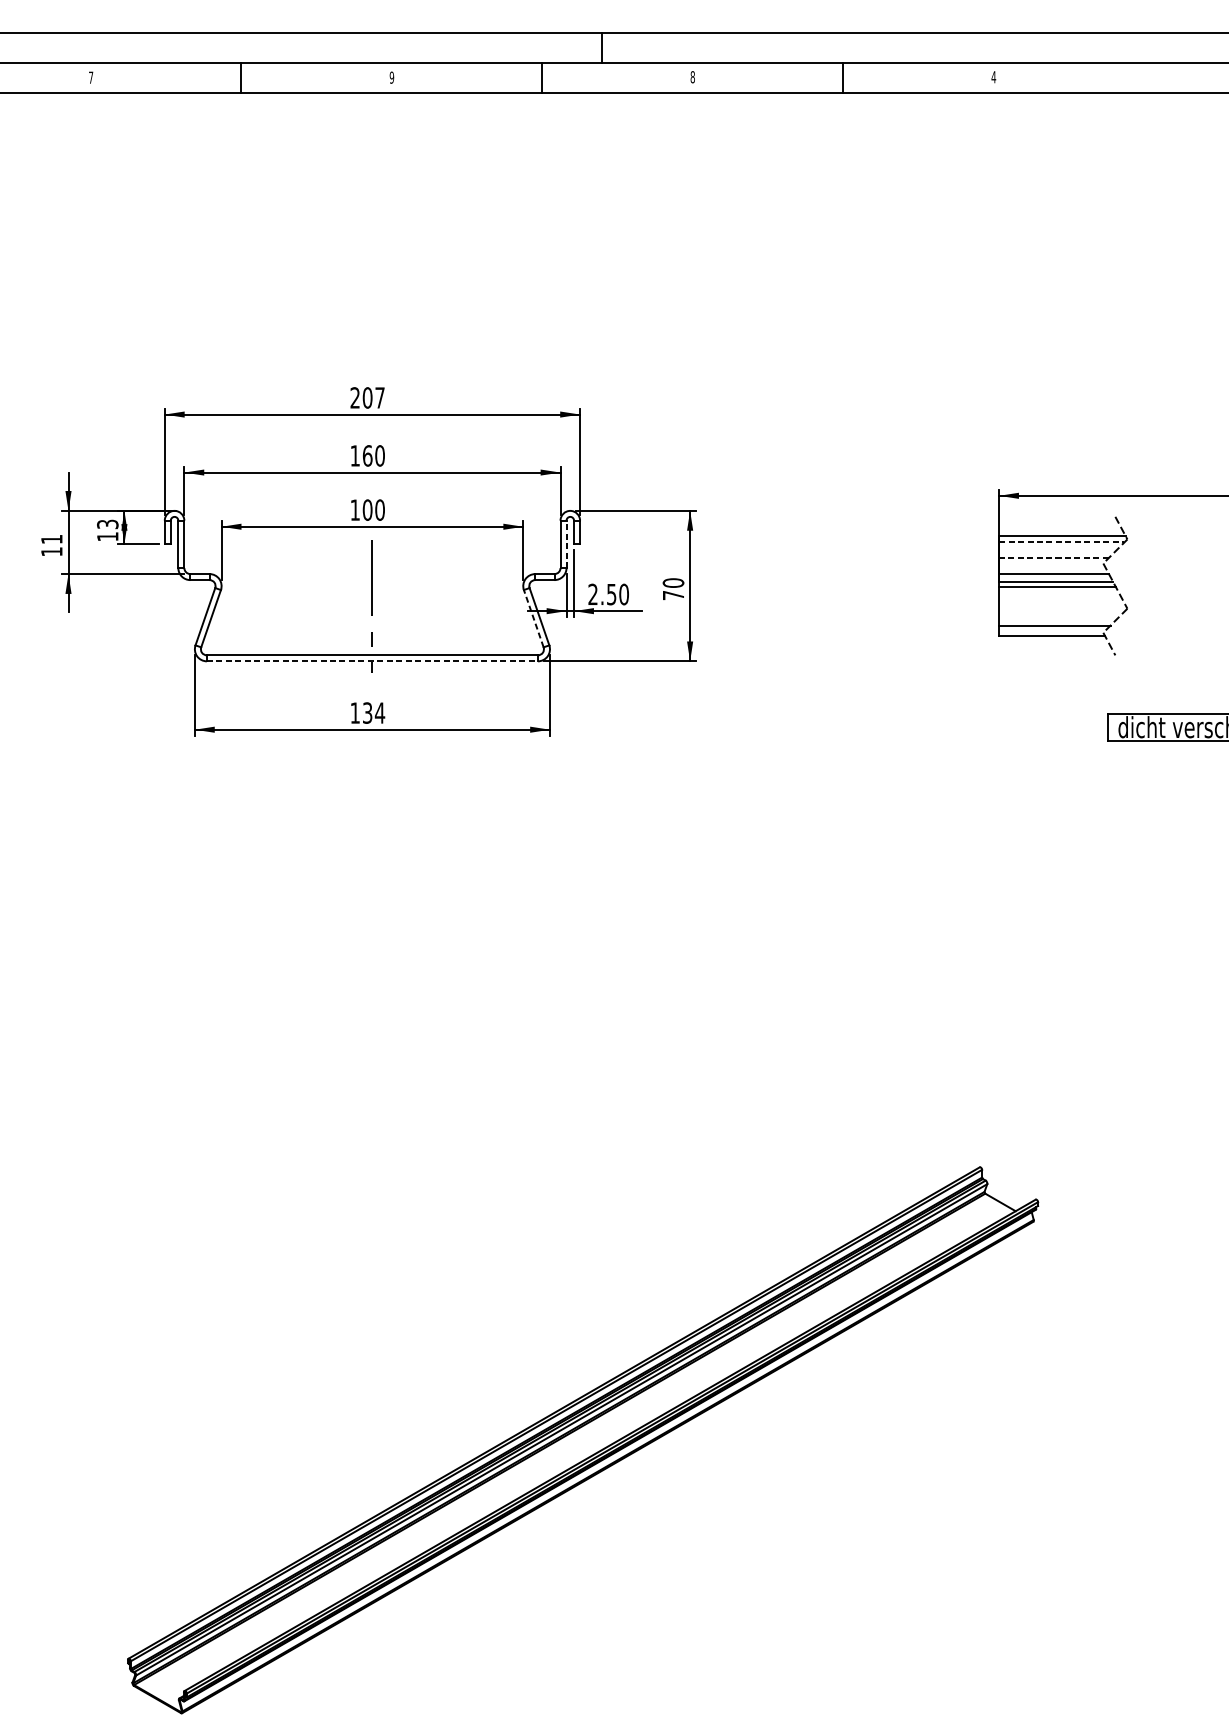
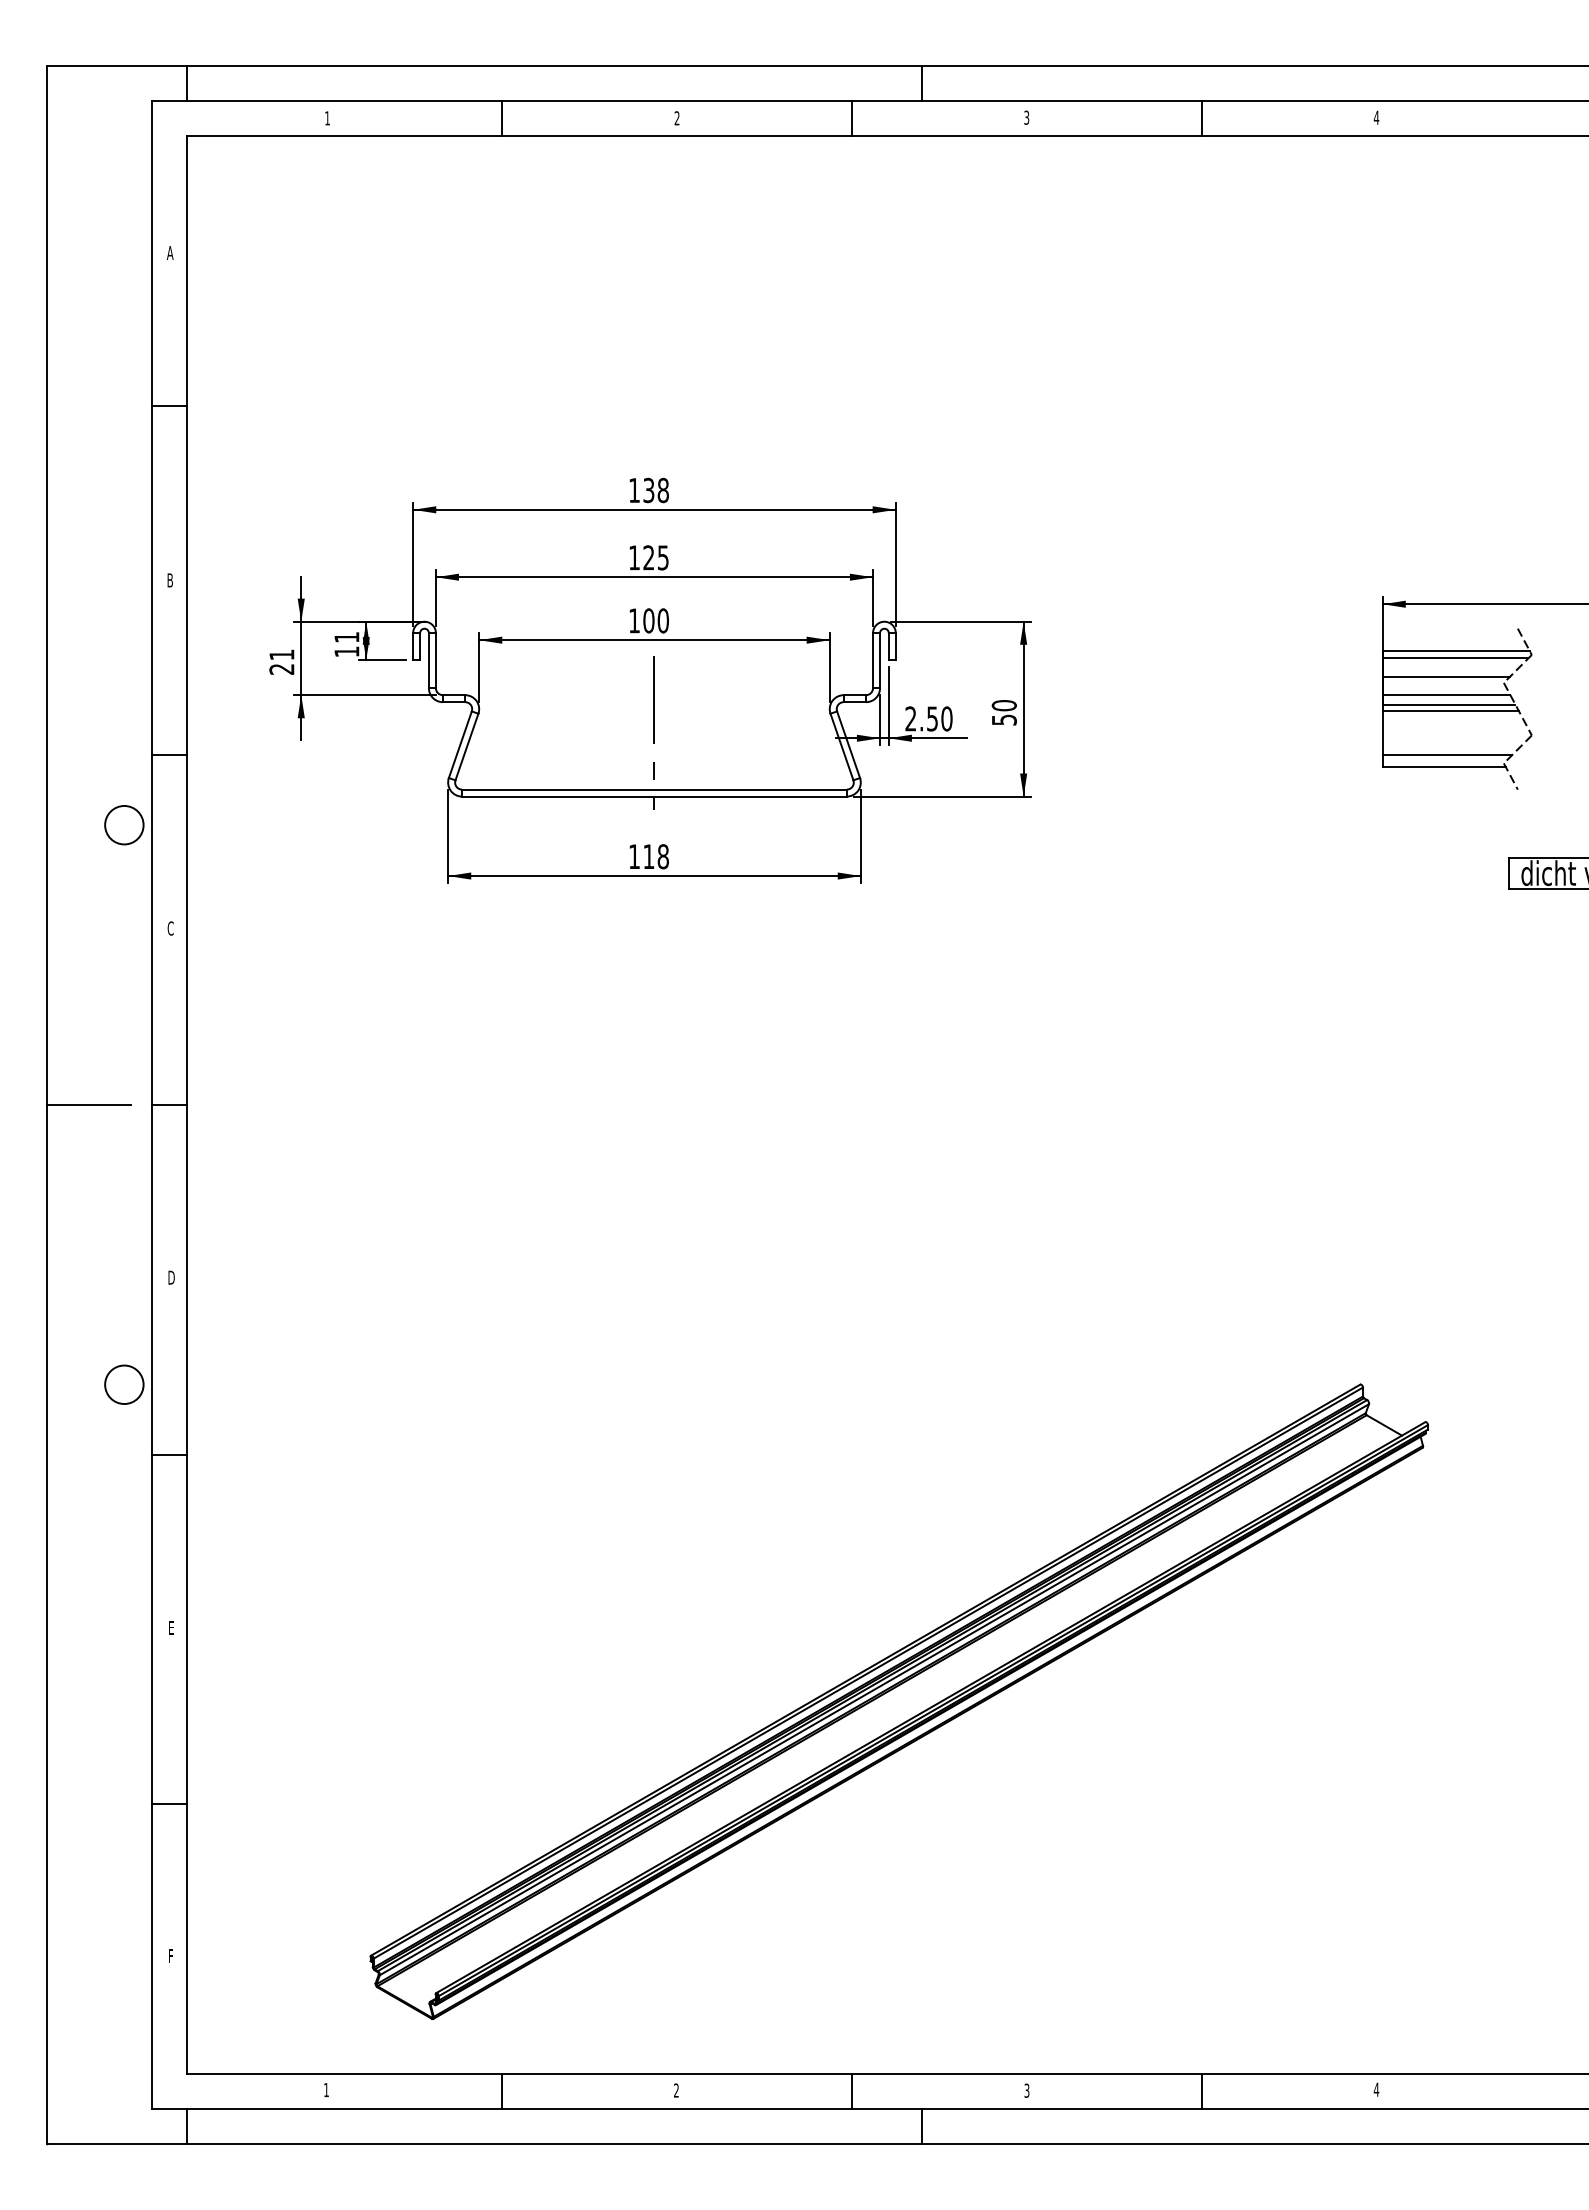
text: (692, 76) -> (1026, 117), 8 -> 3
text: (91, 77) -> (327, 118), 7 -> 1
text: (391, 77) -> (676, 118), 9 -> 2
text: (367, 397) -> (648, 490), 207 -> 138
text: (373, 455) -> (655, 557), 160 -> 125
text: (107, 524) -> (346, 637), 13 -> 11
line: (1061, 542) -> (1455, 658), dashed -> solid
line: (566, 544) -> (880, 660), dashed -> solid
text: (51, 551) -> (281, 669), 11 -> 21
line: (1053, 558) -> (1446, 676), dashed -> solid
text: (673, 595) -> (1004, 719), 70 -> 50
line: (533, 618) -> (841, 746), dashed -> solid
line: (372, 661) -> (654, 796), dashed -> solid
text: (374, 712) -> (656, 856), 134 -> 118

